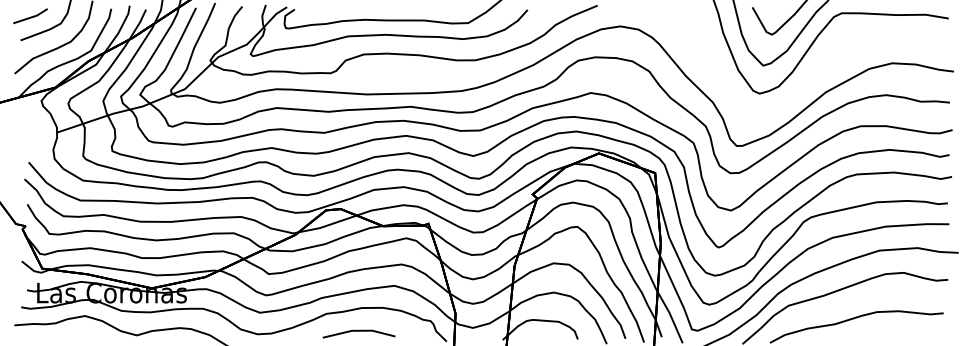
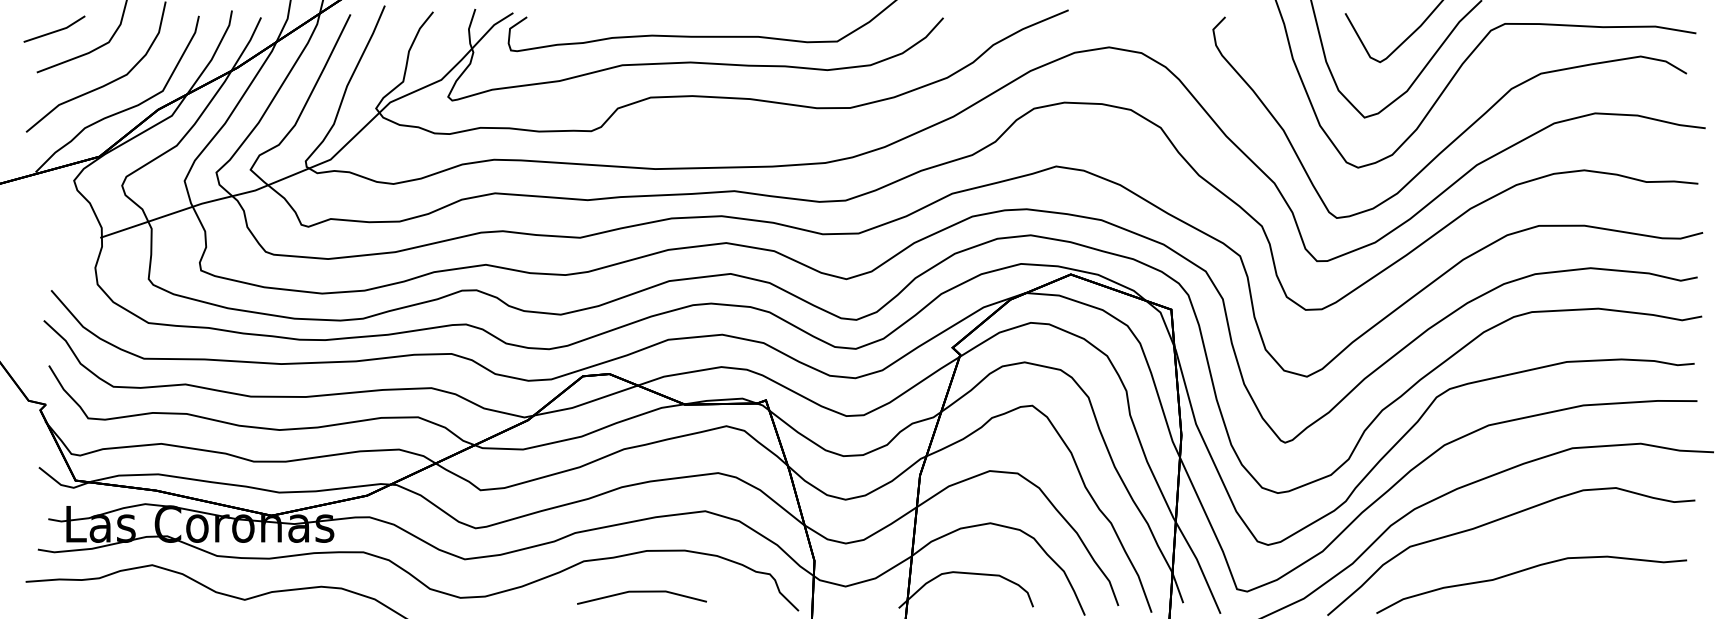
curve: (818, 72) -> (1463, 129), added

